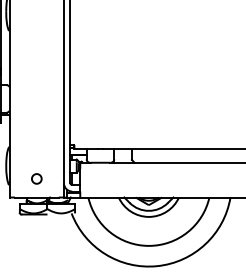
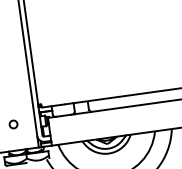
circle: (36, 178) -> (13, 124), moved

